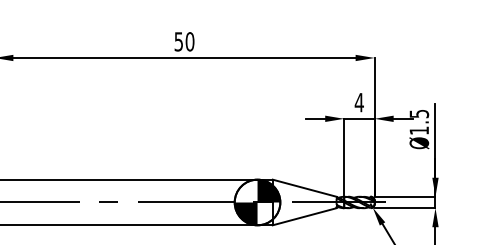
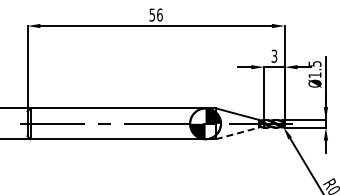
text: (189, 40) -> (159, 14), 50 -> 56
text: (359, 101) -> (274, 55), 4 -> 3
line: (304, 216) -> (237, 133), solid -> dashed

